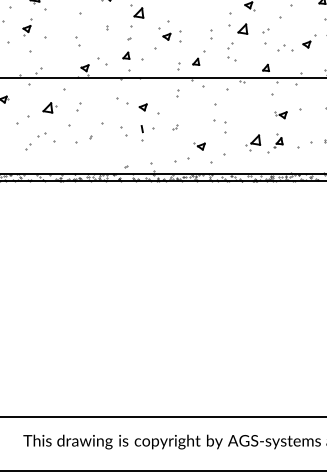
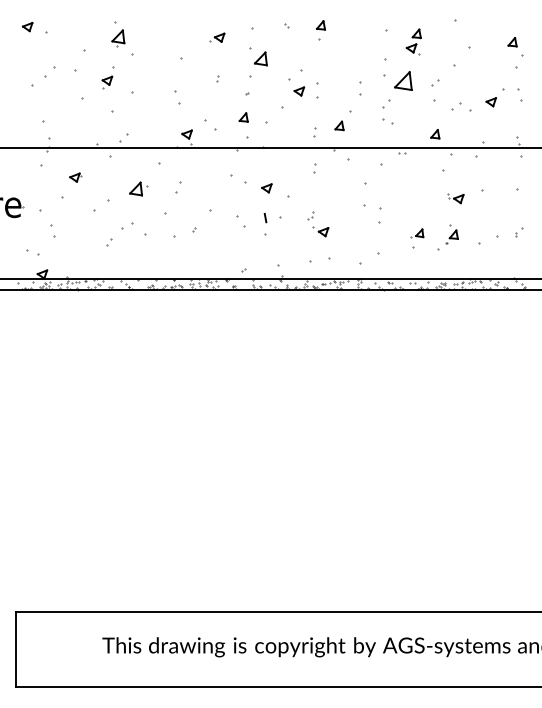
part: (242, 28) -> (403, 80), size x1.4
part: (253, 140) -> (417, 233), size x0.6
part: (199, 146) -> (320, 231), moved

